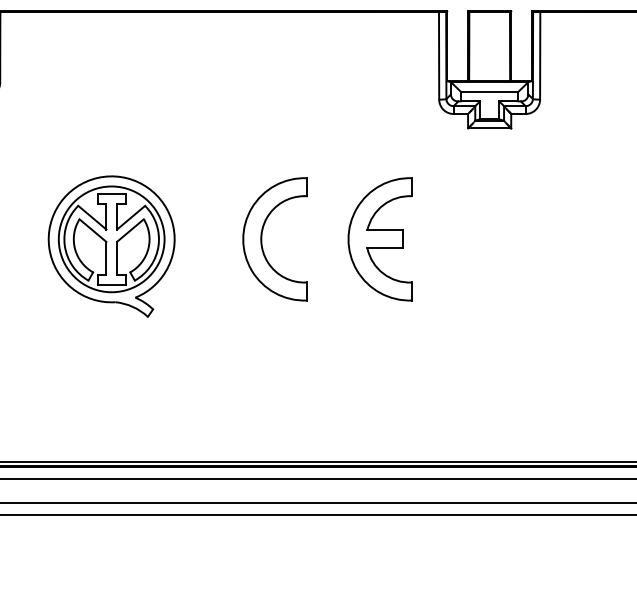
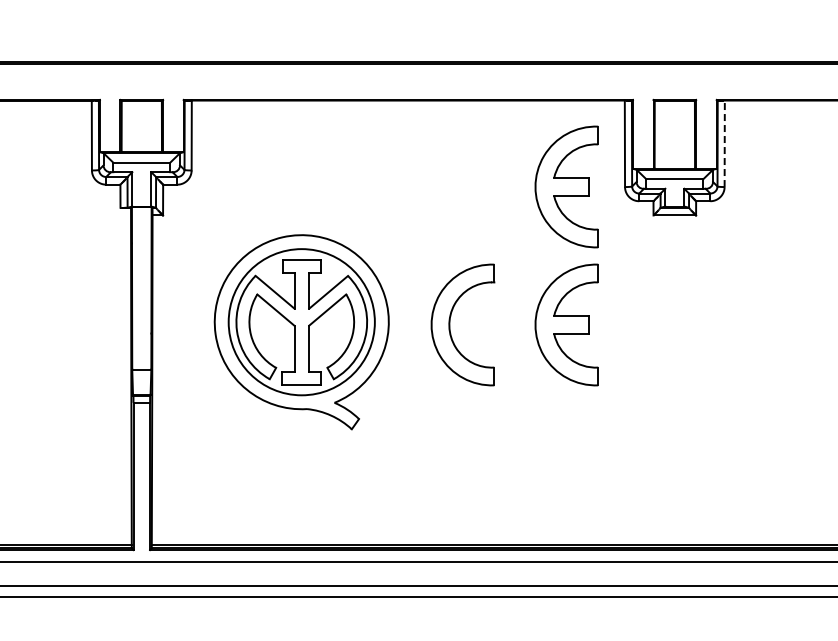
line: (539, 55) -> (724, 143), solid -> dashed
part: (379, 99) -> (566, 186), added
part: (111, 245) -> (301, 331), size x1.4

